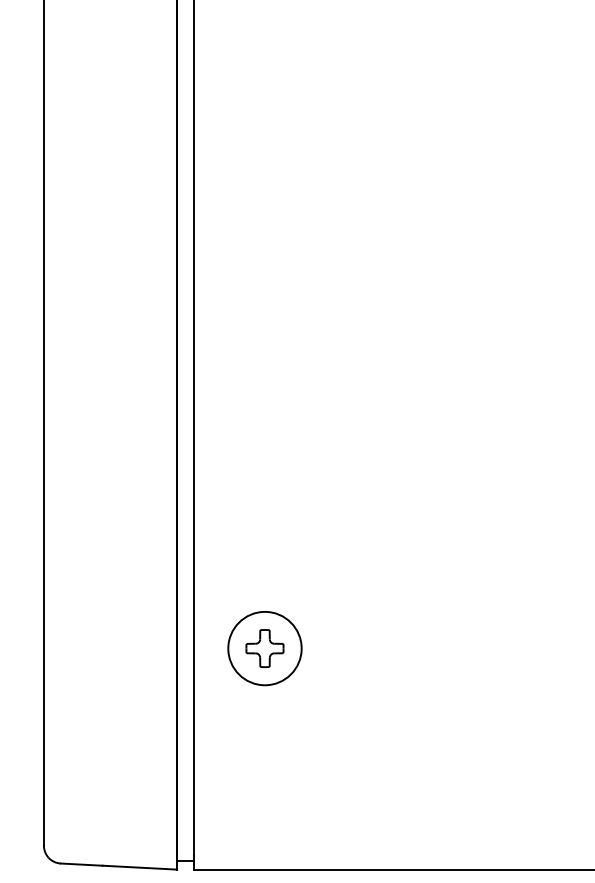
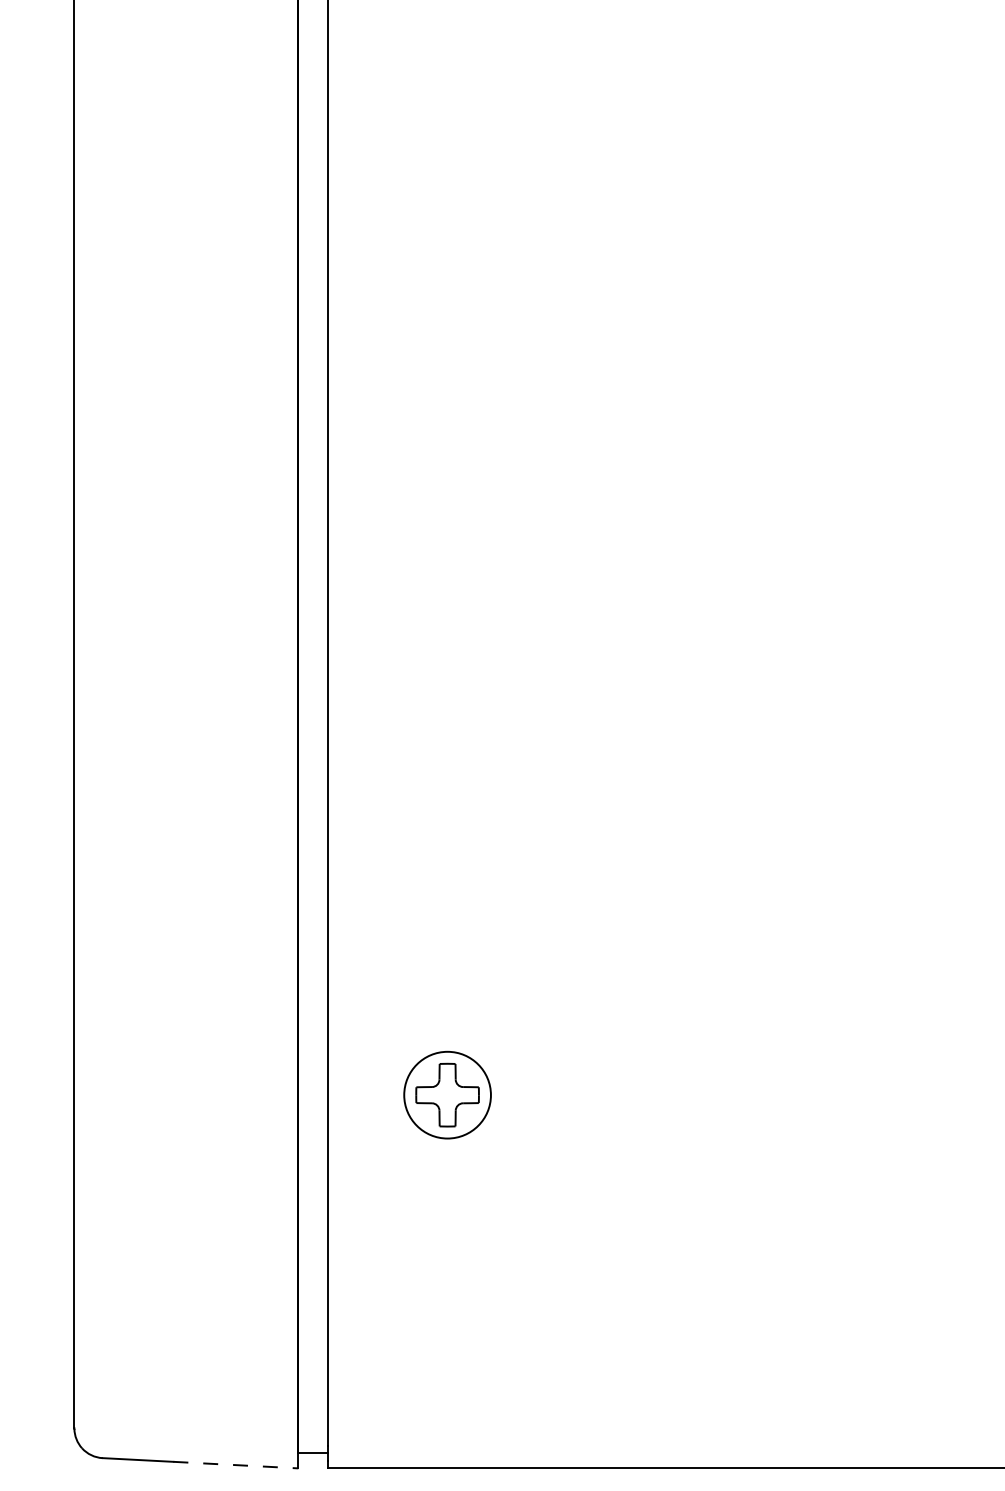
circle: (264, 648) -> (446, 1095), size x0.7
line: (140, 867) -> (237, 1464), solid -> dashed

